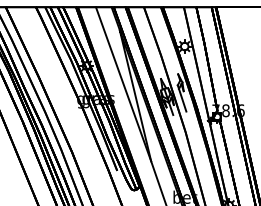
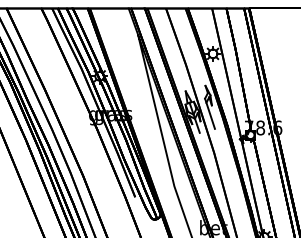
line: (123, 84) -> (142, 97), removed

